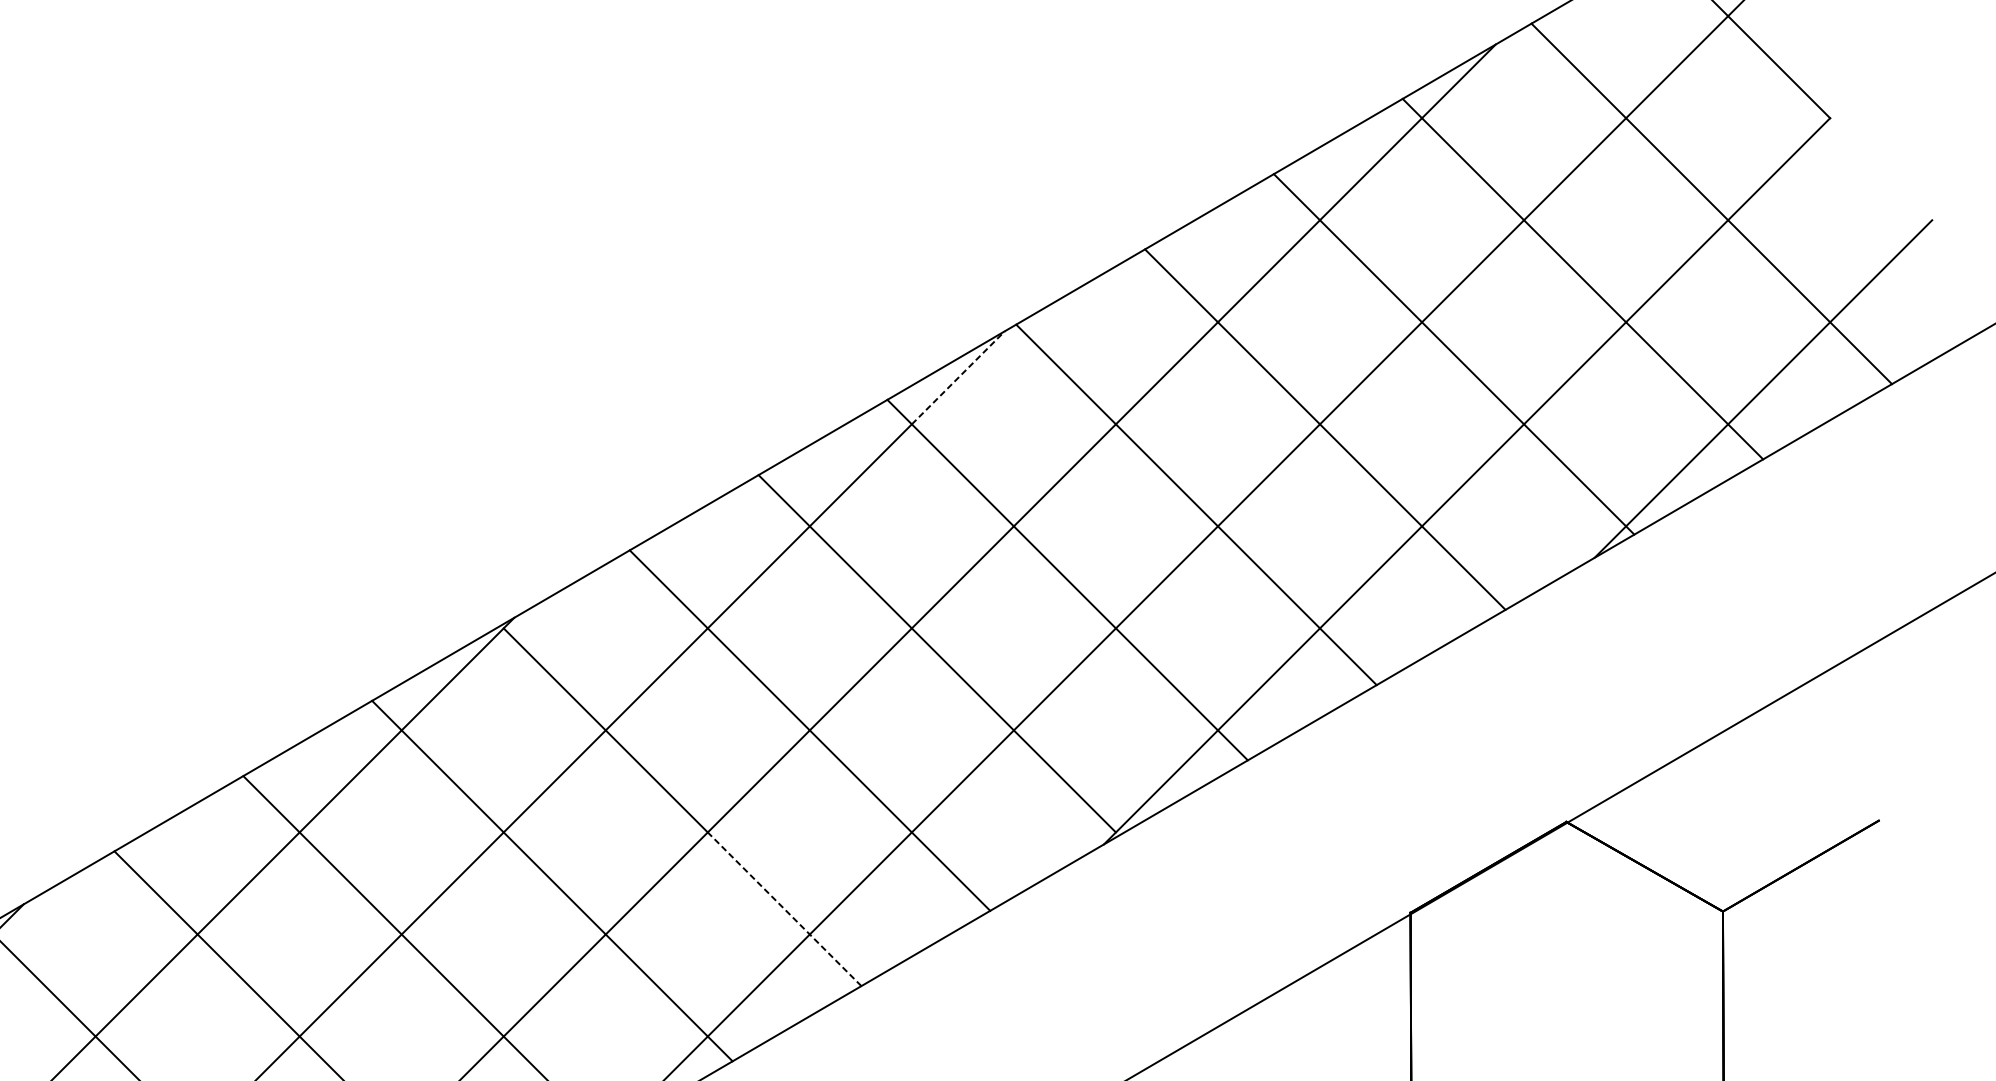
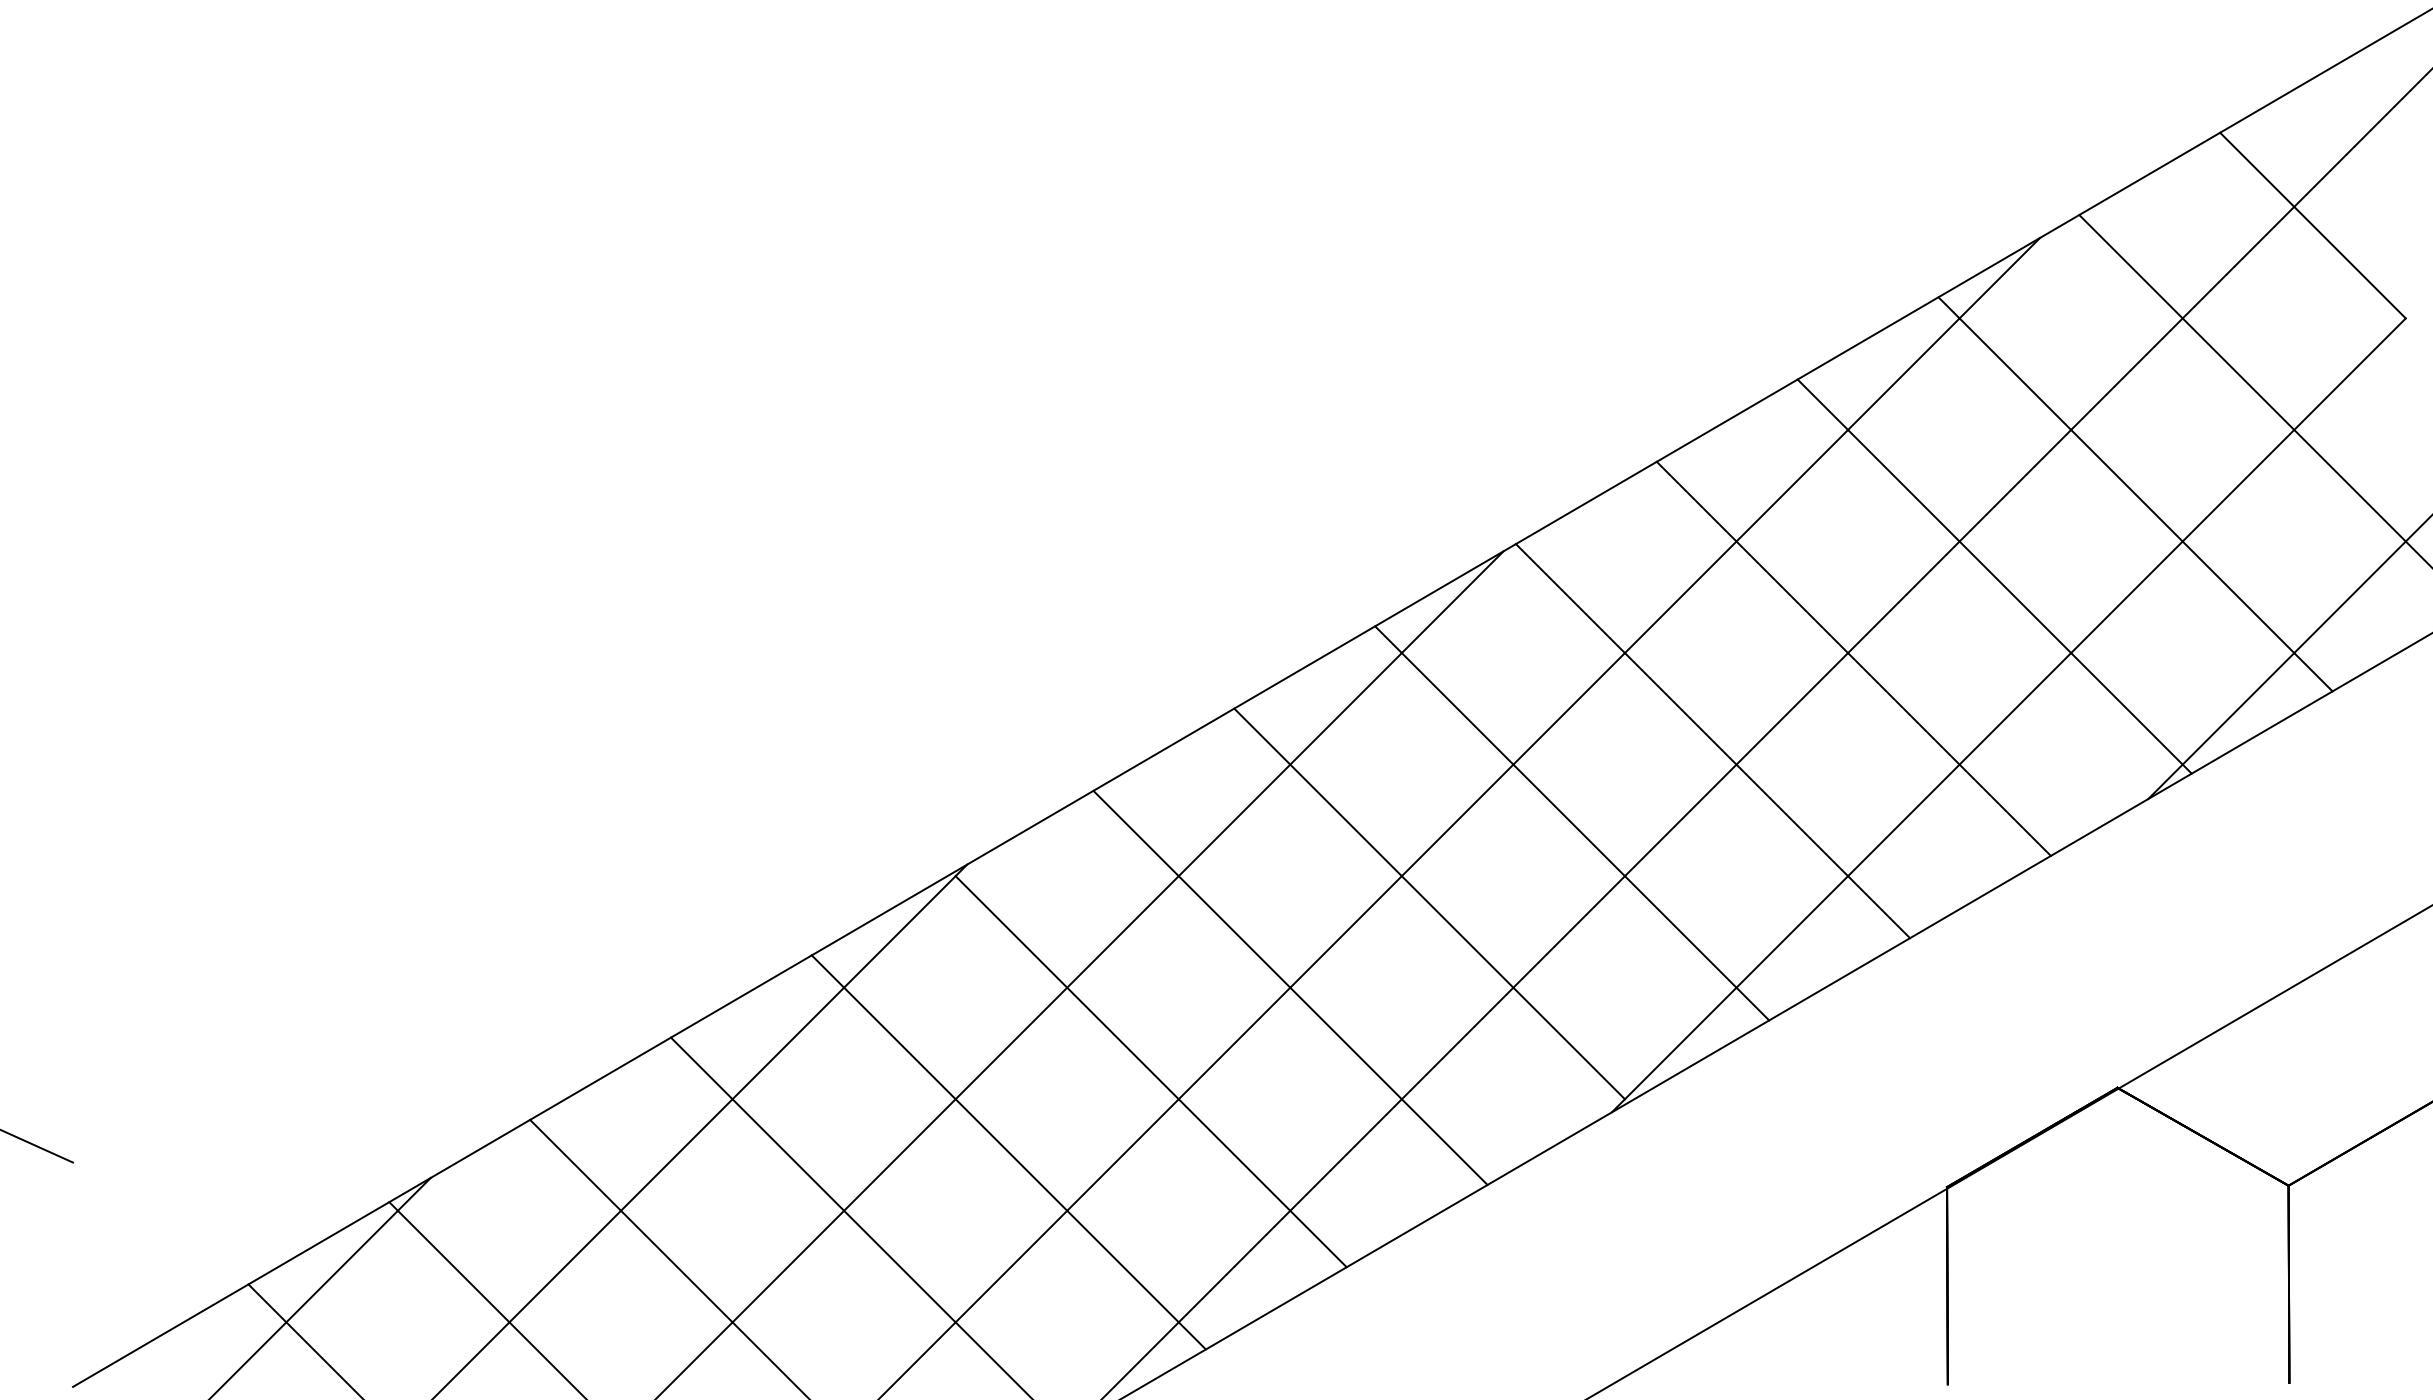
line: (958, 378) -> (1452, 602), dashed -> solid
line: (784, 909) -> (1262, 1183), dashed -> solid

